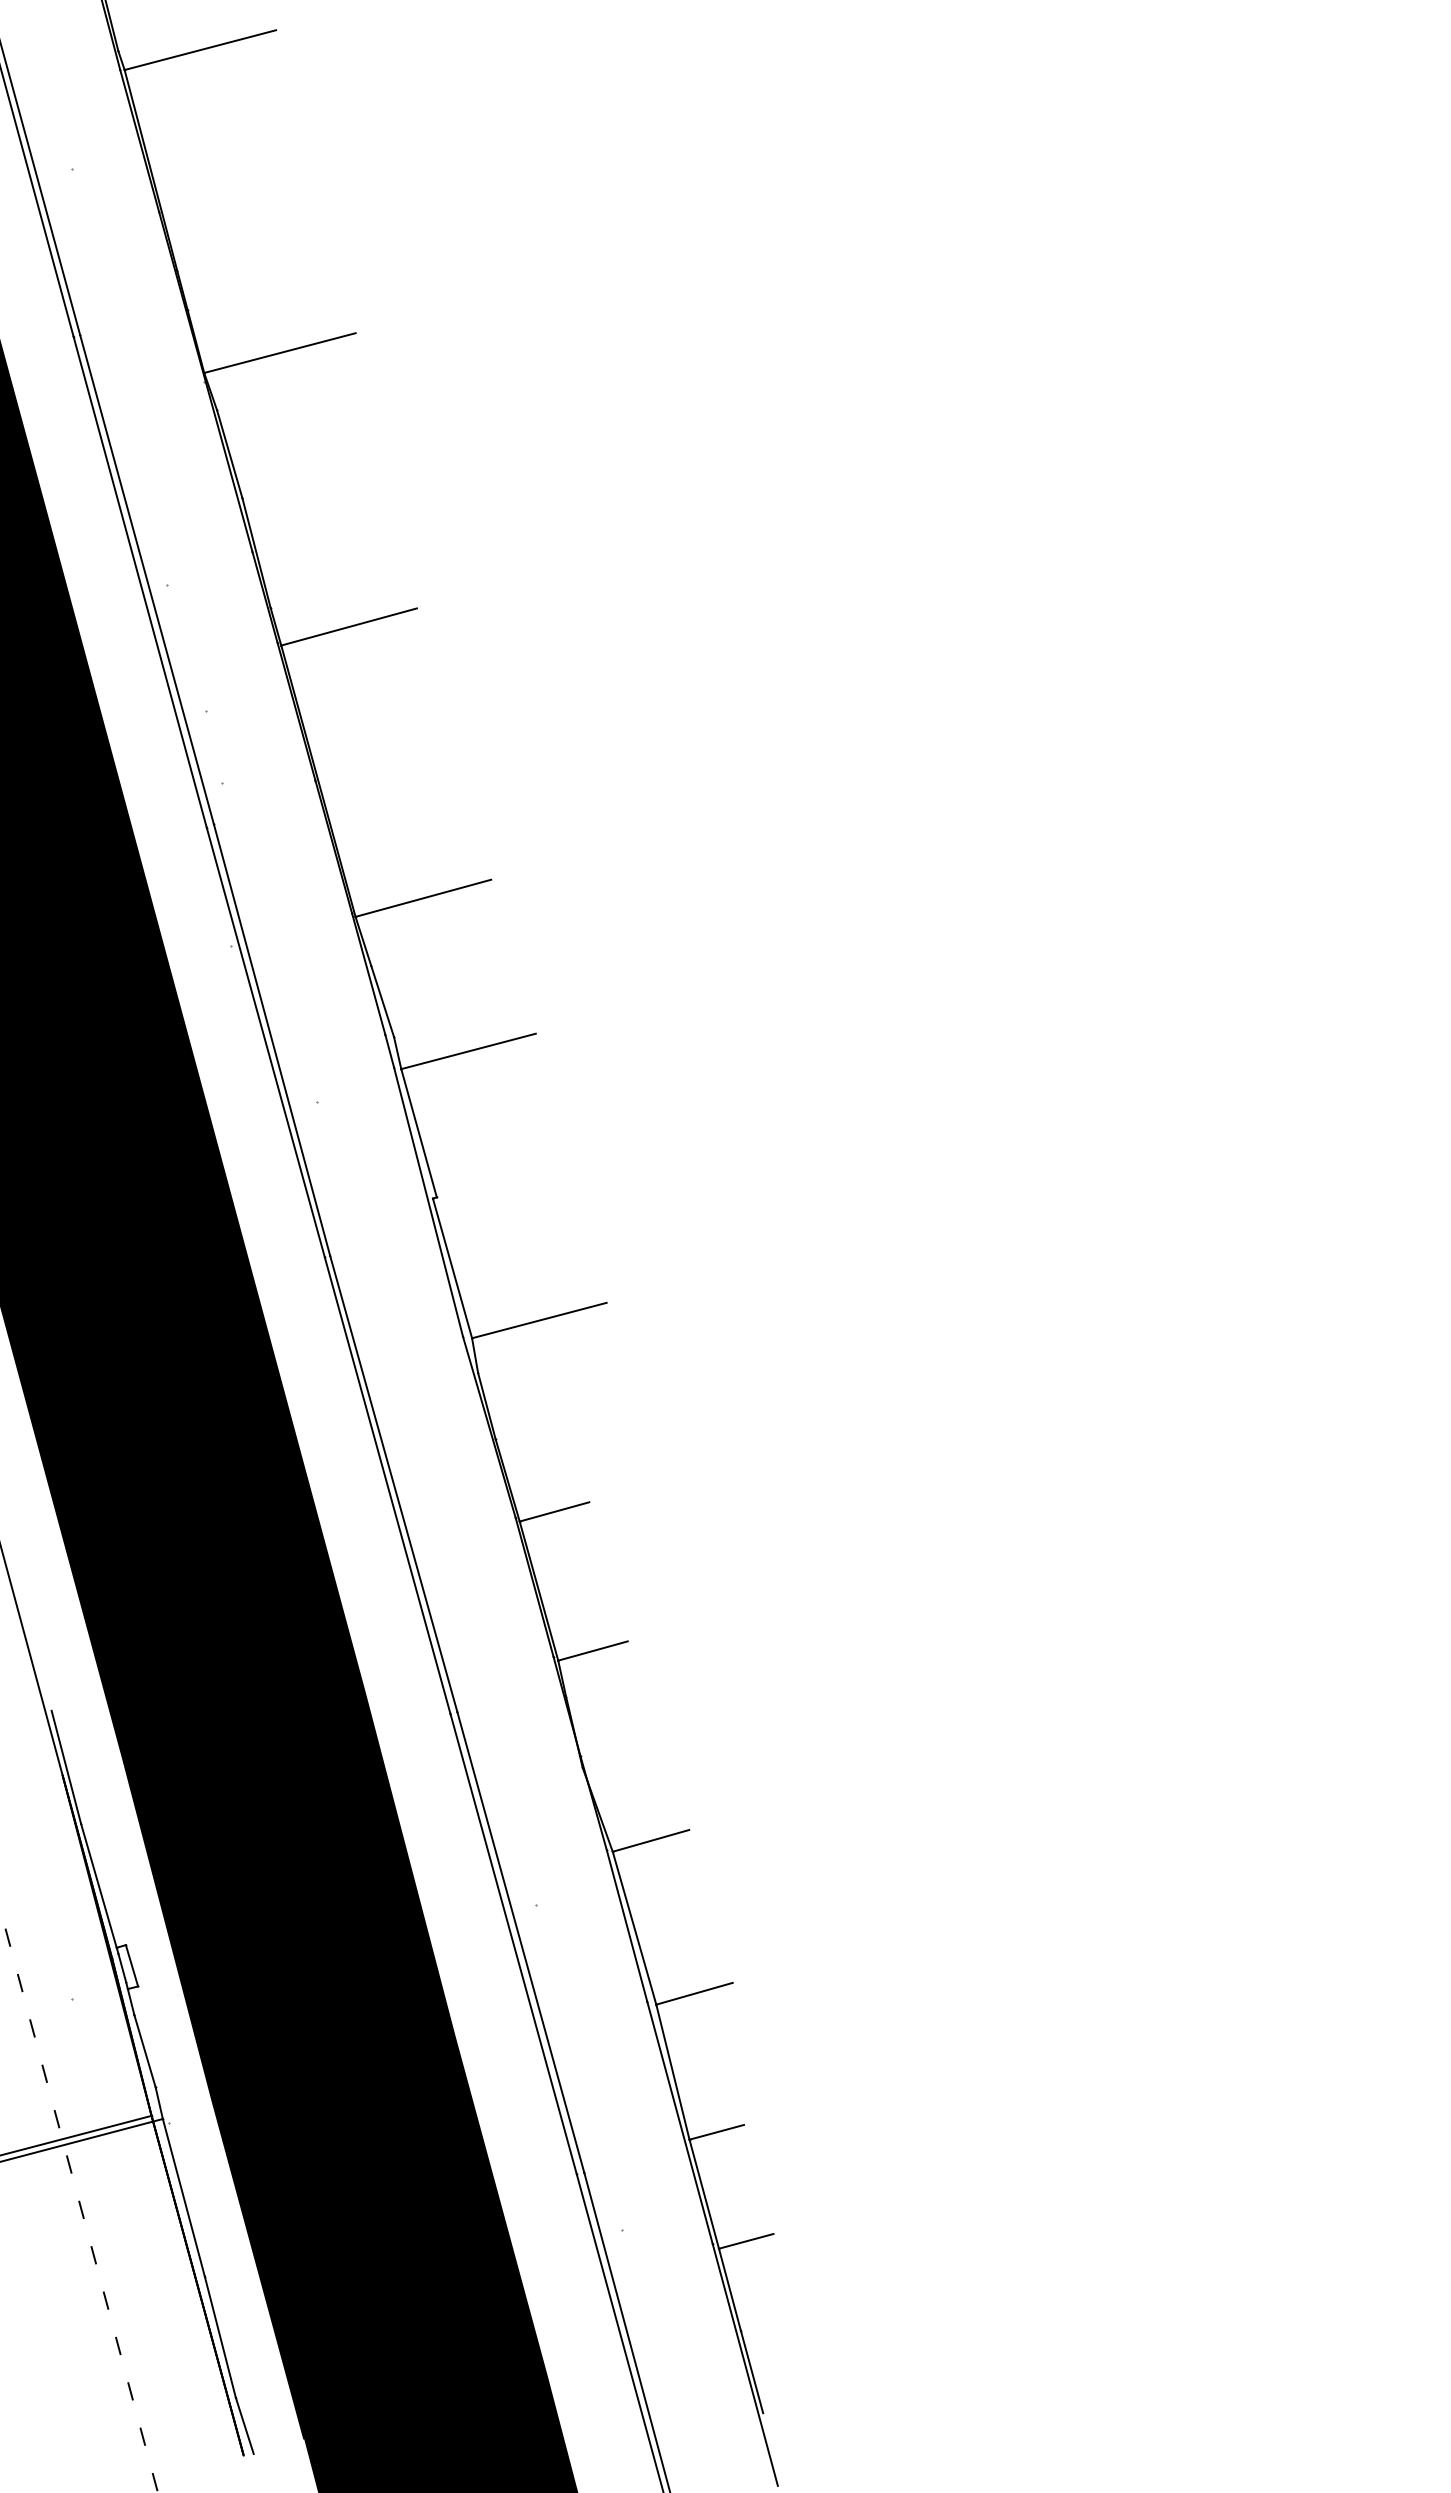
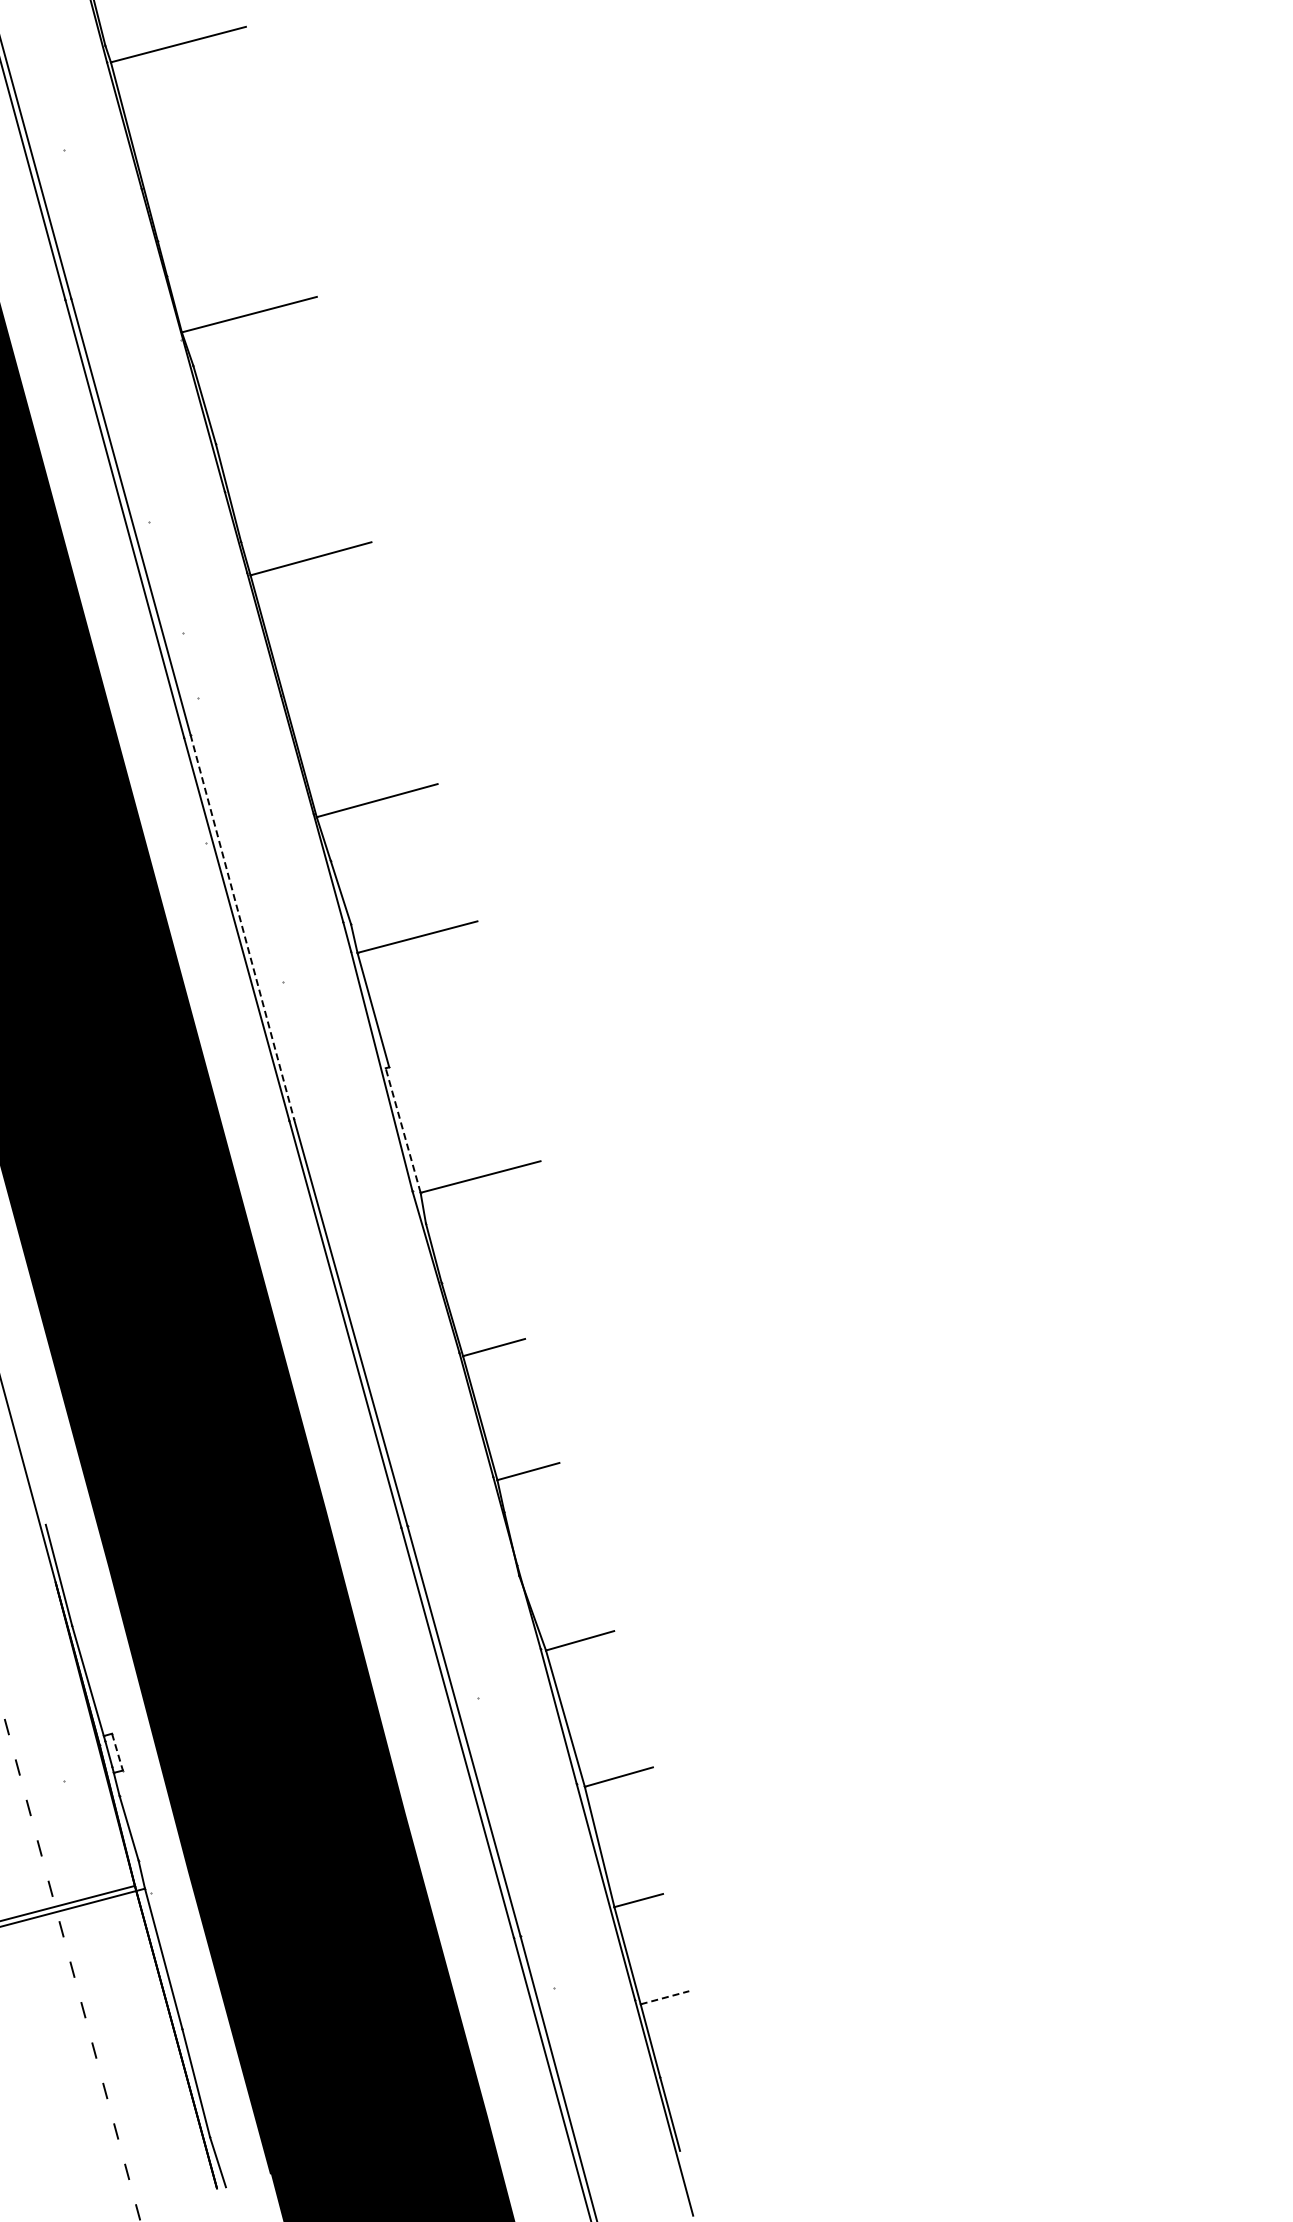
line: (272, 1040) -> (242, 927), solid -> dashed
line: (452, 1268) -> (403, 1130), solid -> dashed
line: (132, 1966) -> (117, 1752), solid -> dashed
line: (746, 2241) -> (665, 1997), solid -> dashed

